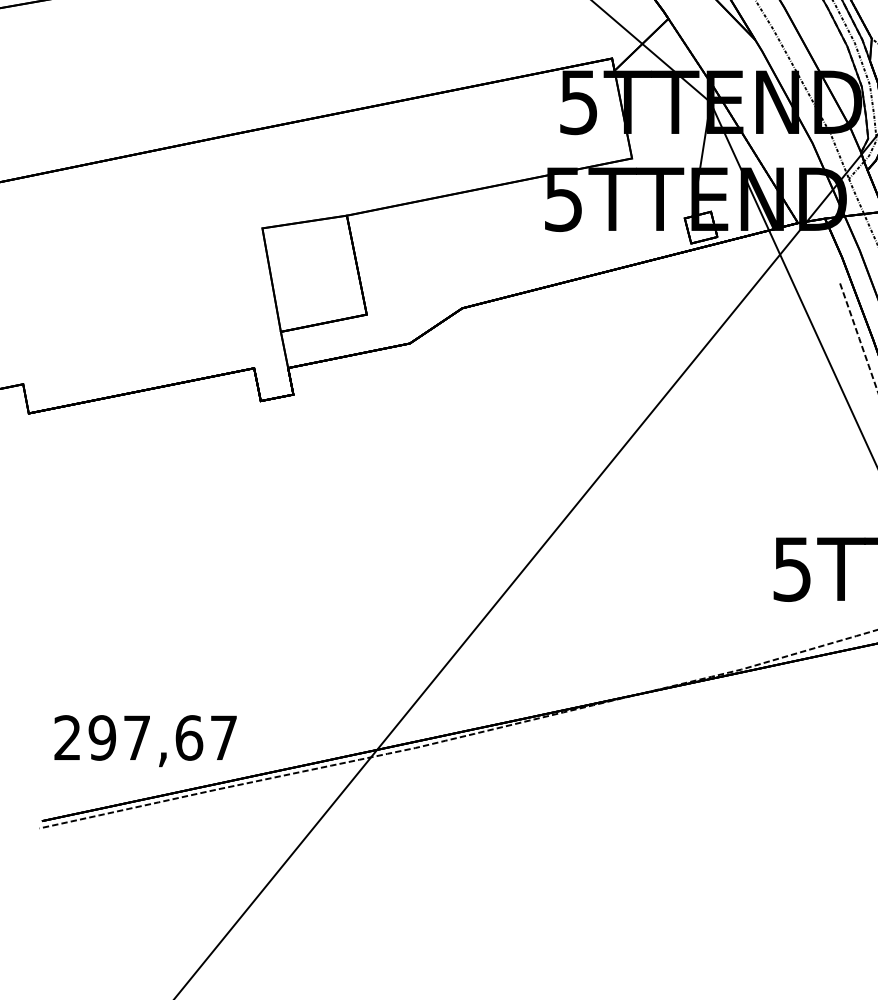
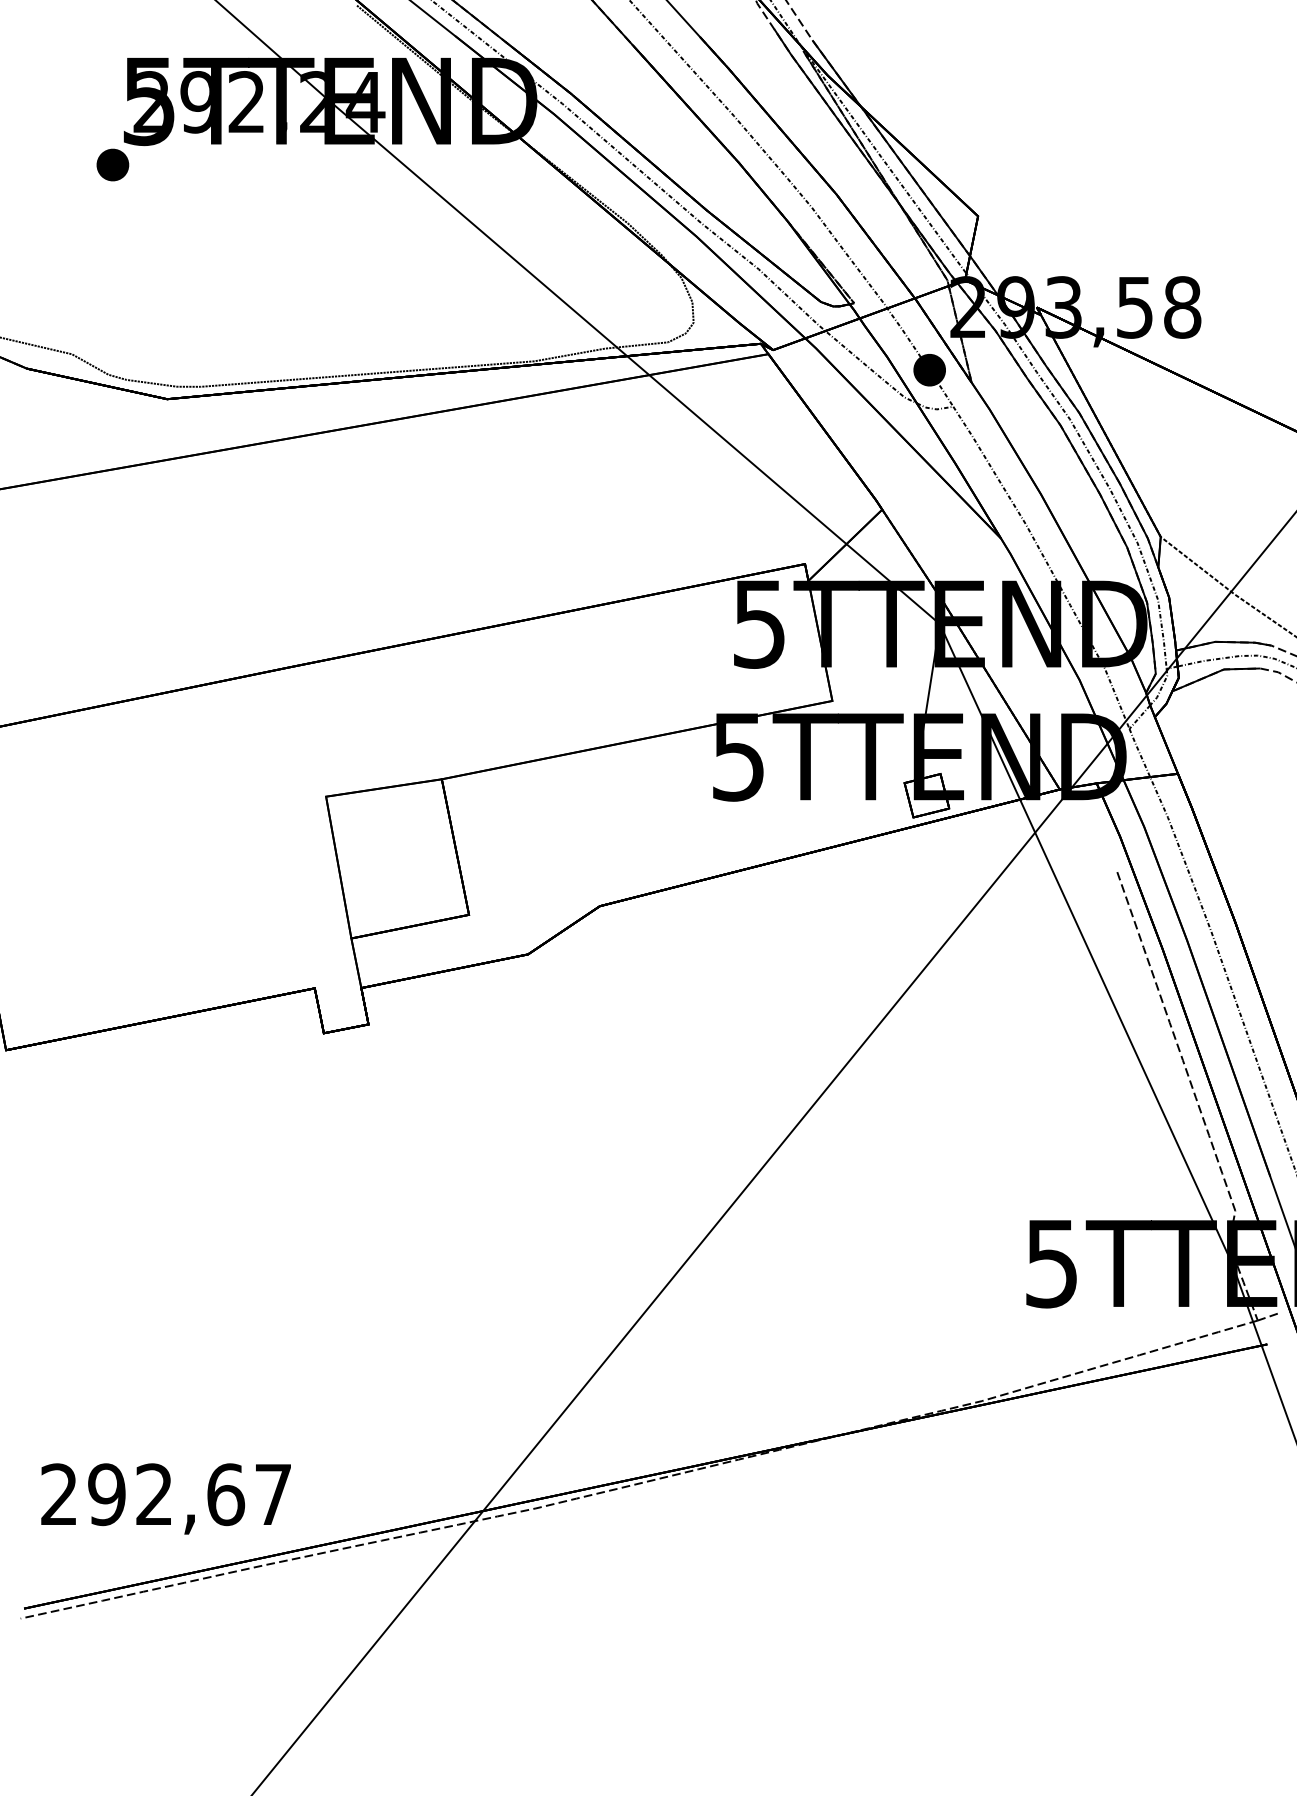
text: (137, 737) -> (154, 1493), 297,67 -> 292,67

